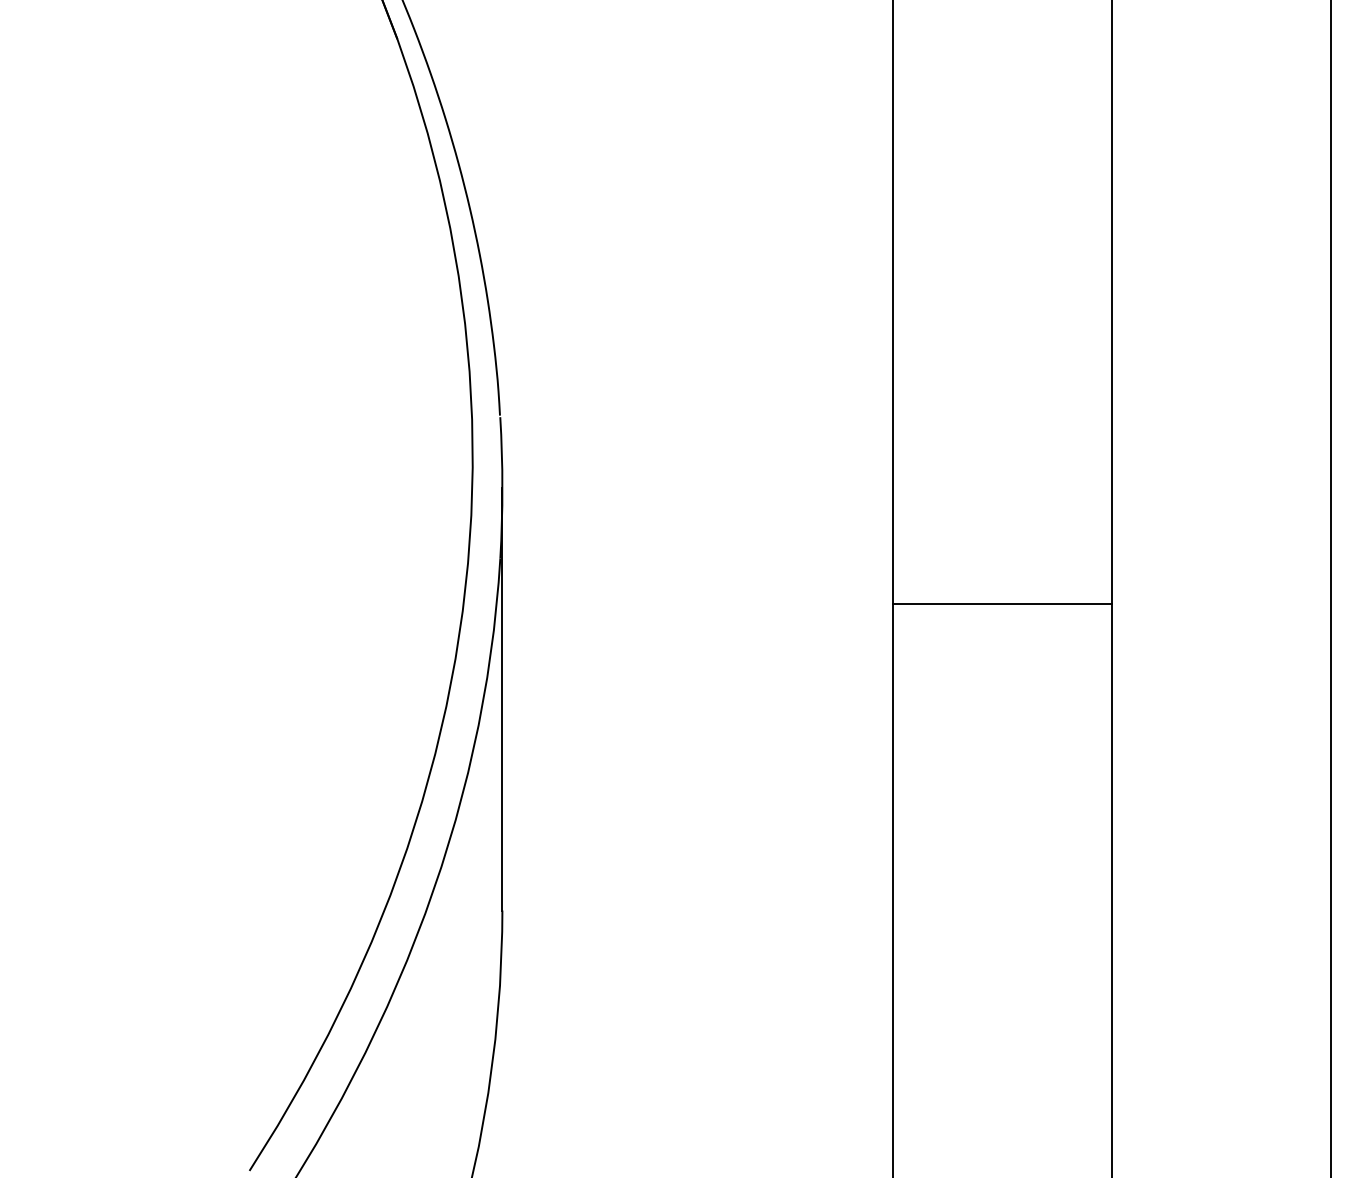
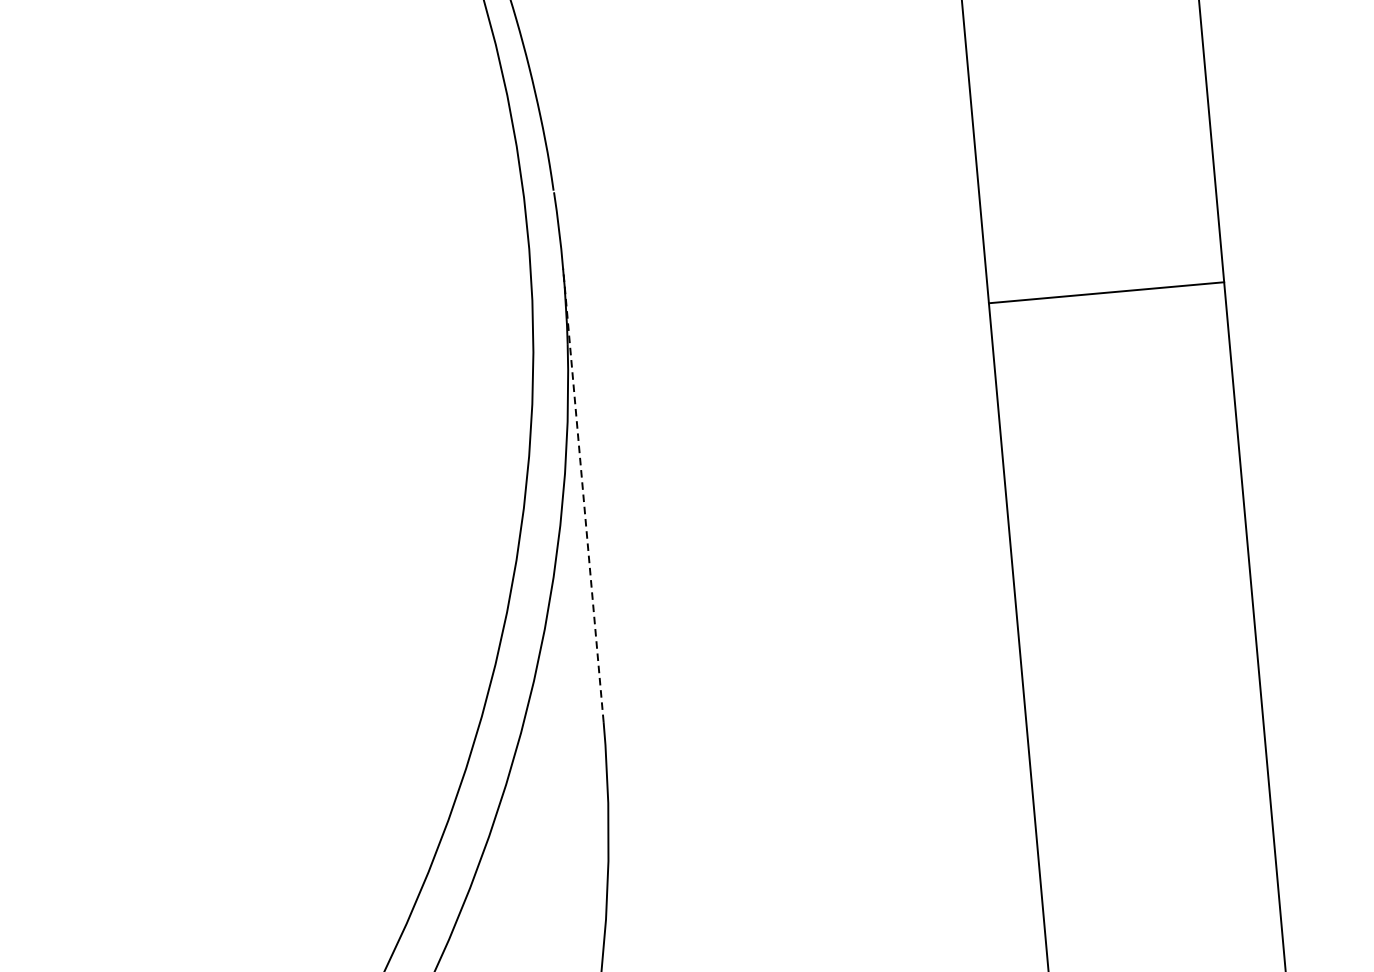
line: (1001, 604) -> (1105, 292), moved
line: (502, 698) -> (583, 494), solid -> dashed

